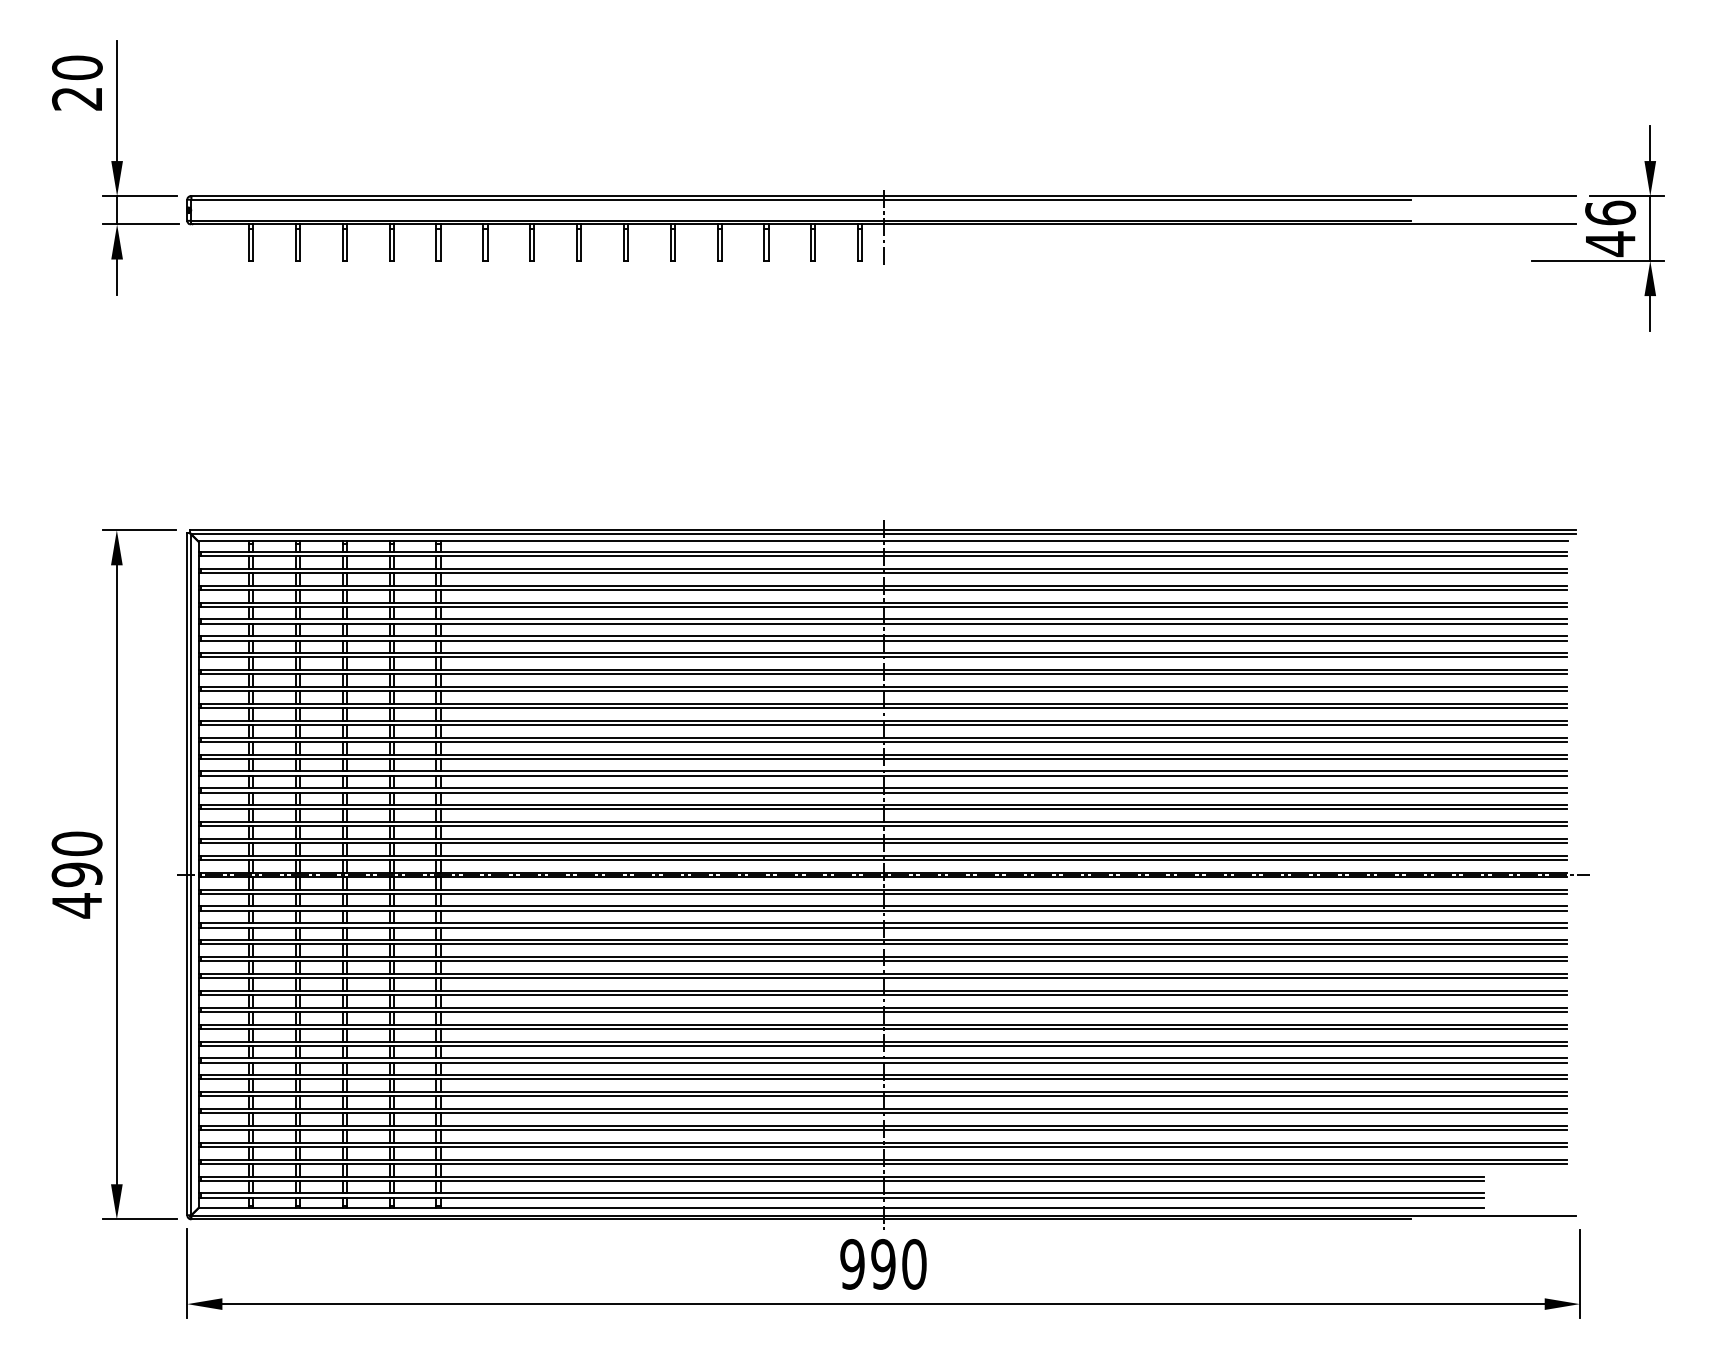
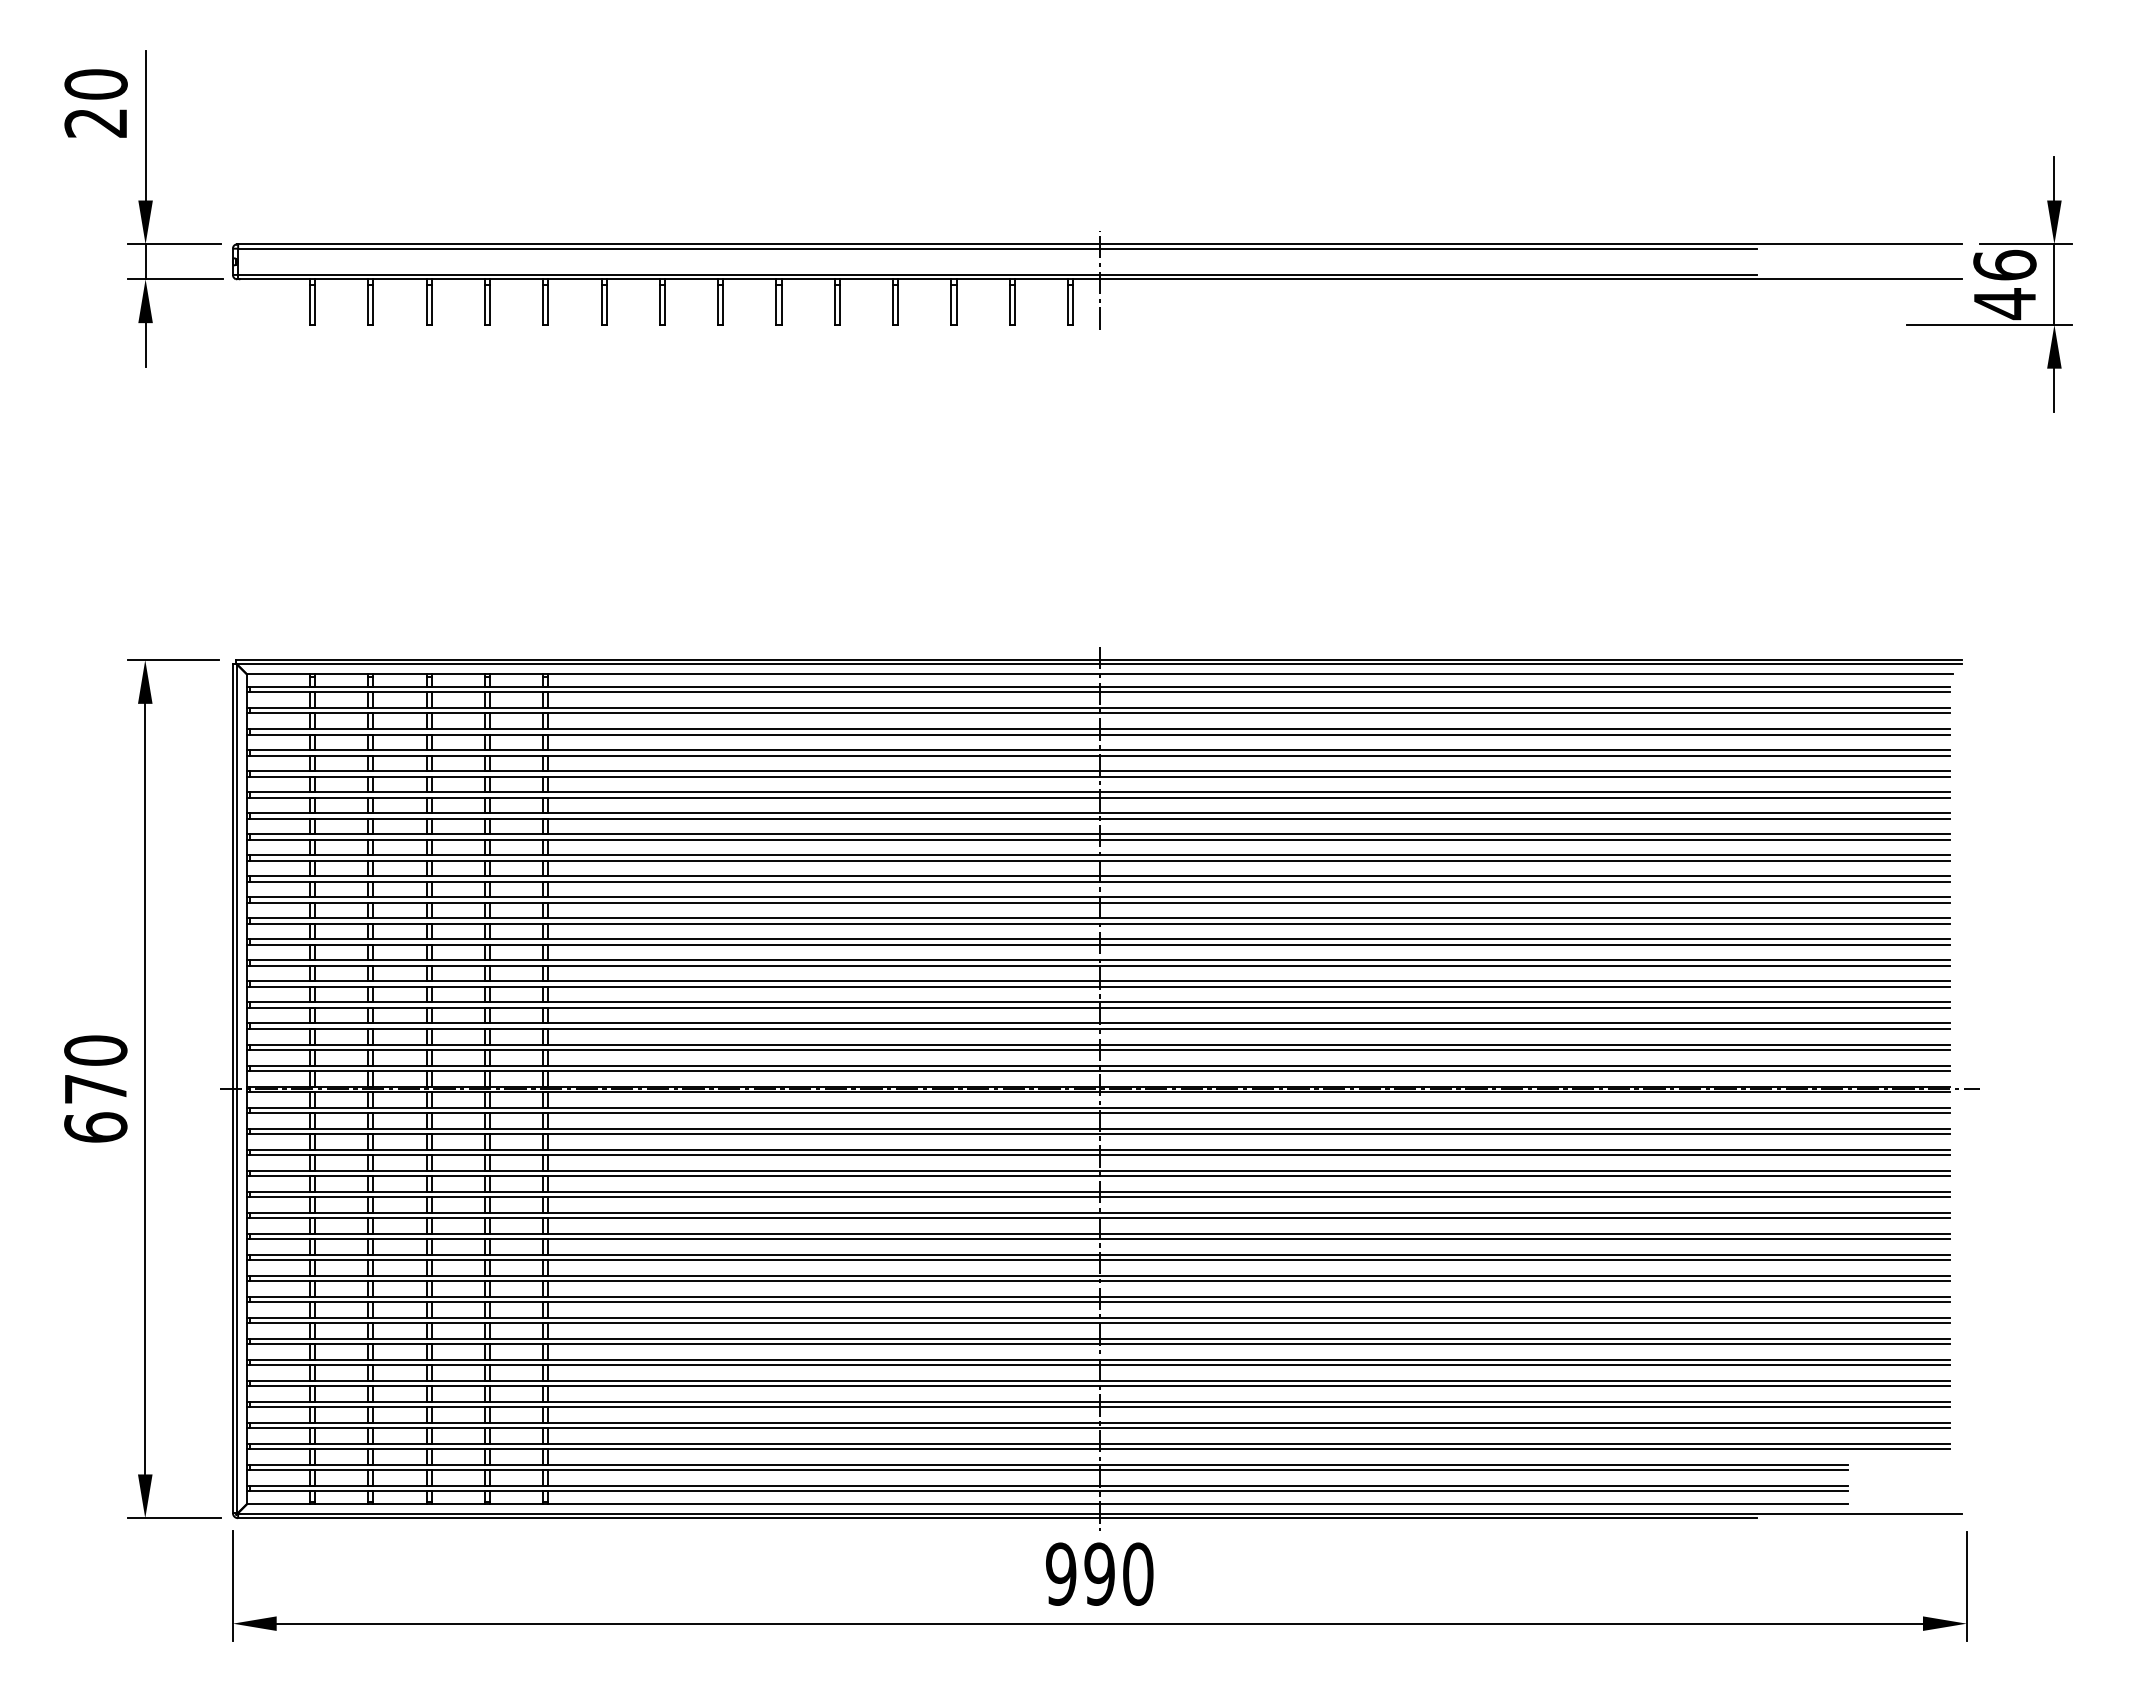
text: (76, 890) -> (95, 1108), 490 -> 670

